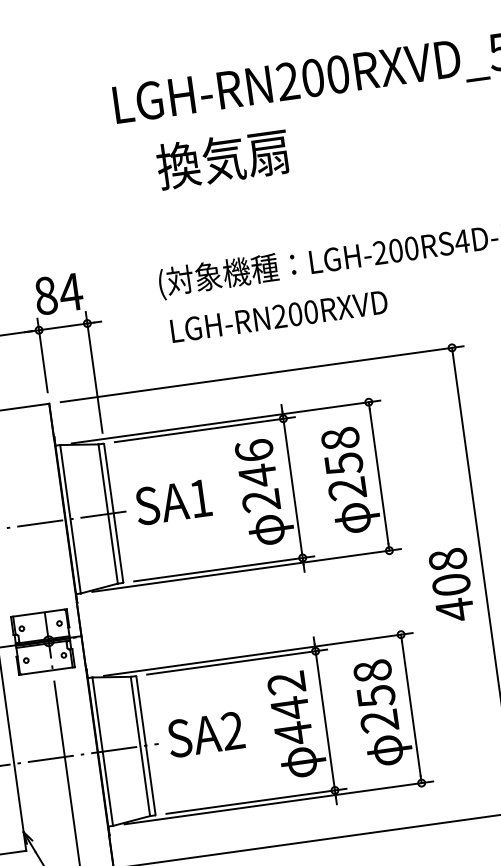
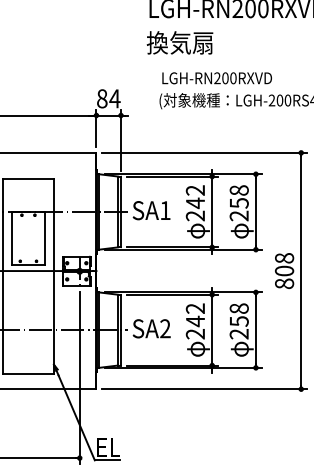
text: (221, 158) -> (179, 42), moved
text: (277, 317) -> (216, 78), moved
text: (254, 450) -> (195, 190), 246 -> 242
text: (454, 609) -> (284, 283), 408 -> 808
text: (291, 732) -> (194, 333), 442 -> 242

